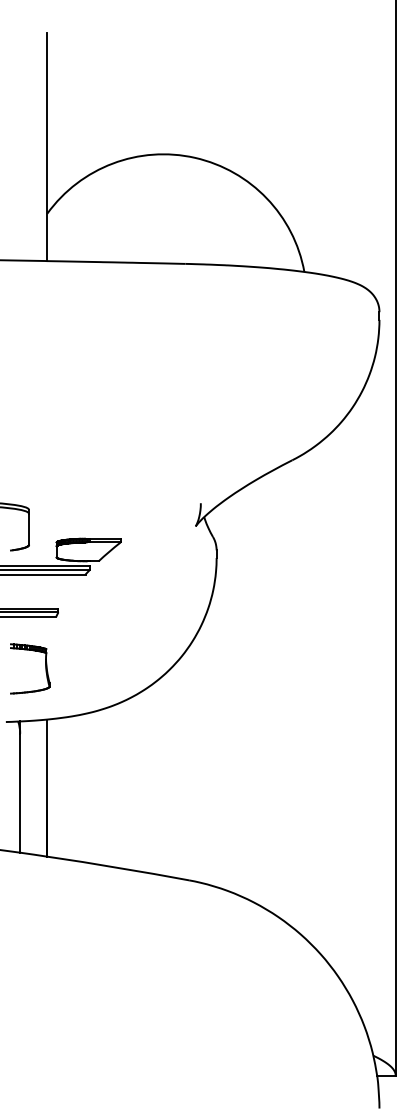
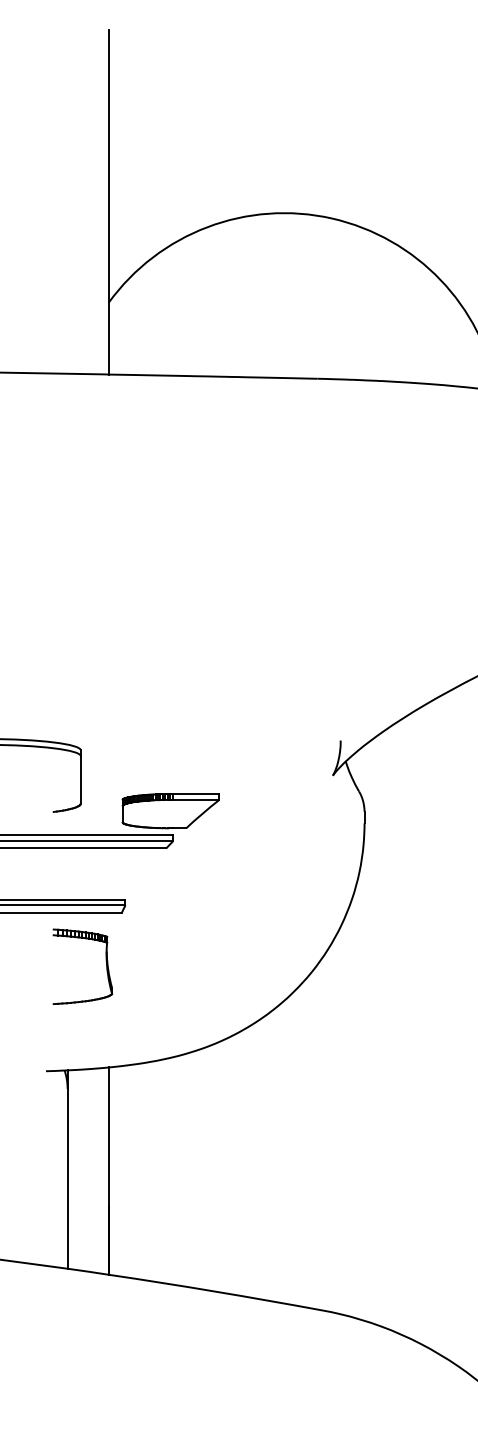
part: (45, 668) -> (105, 966), moved

